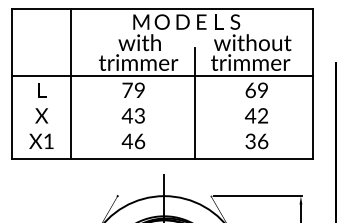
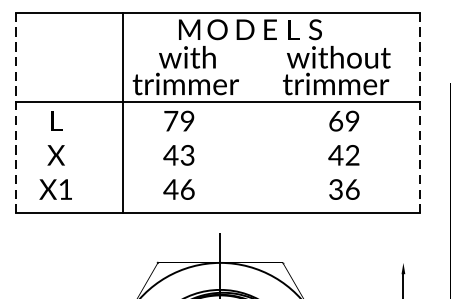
line: (70, 83) -> (122, 111), moved
line: (11, 84) -> (15, 113), solid -> dashed
line: (313, 84) -> (420, 113), solid -> dashed
line: (194, 103) -> (260, 138), removed
line: (257, 196) -> (345, 263), removed

